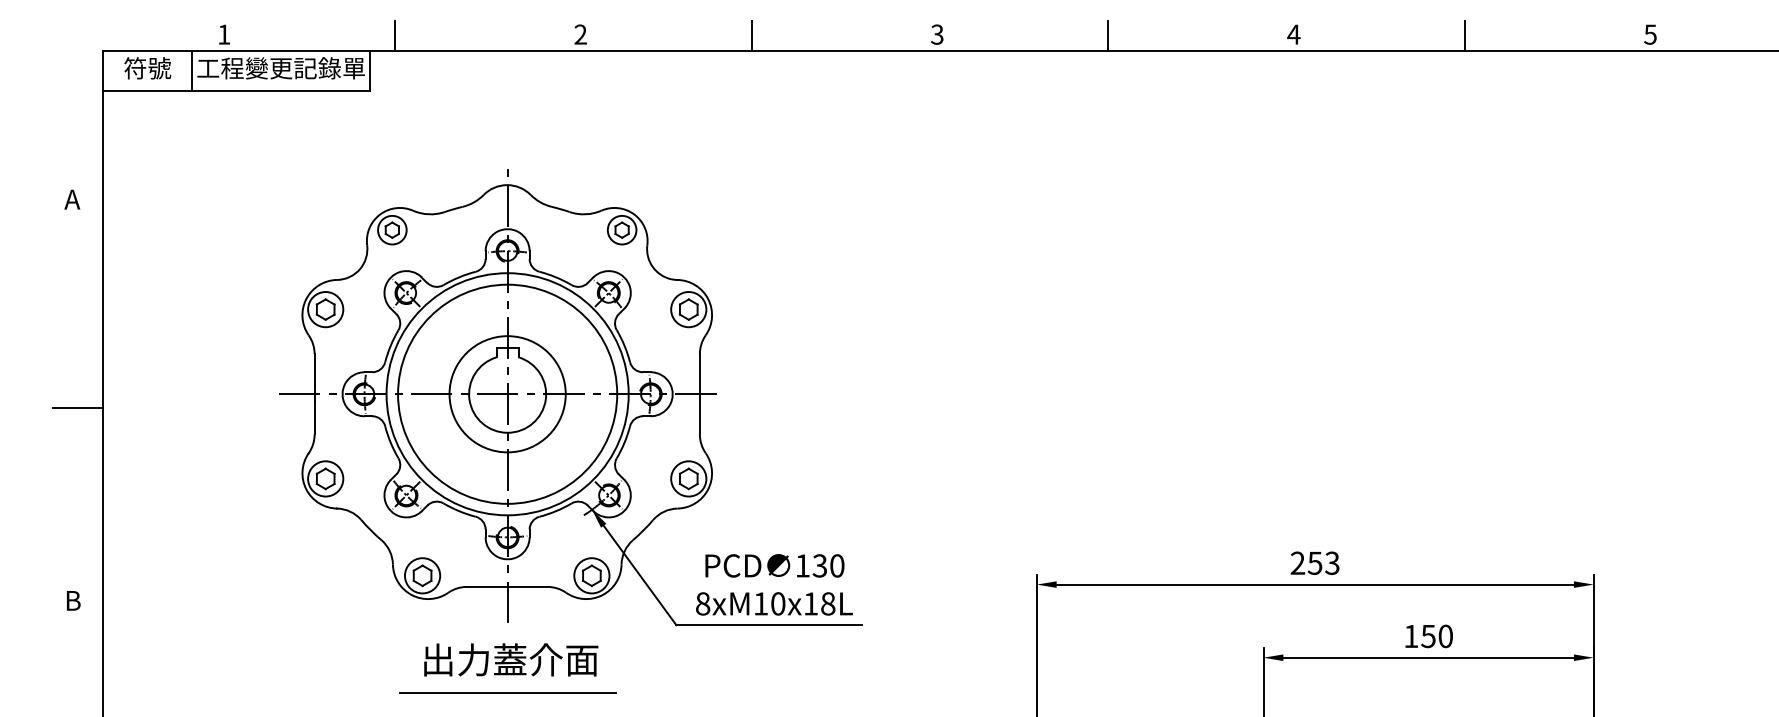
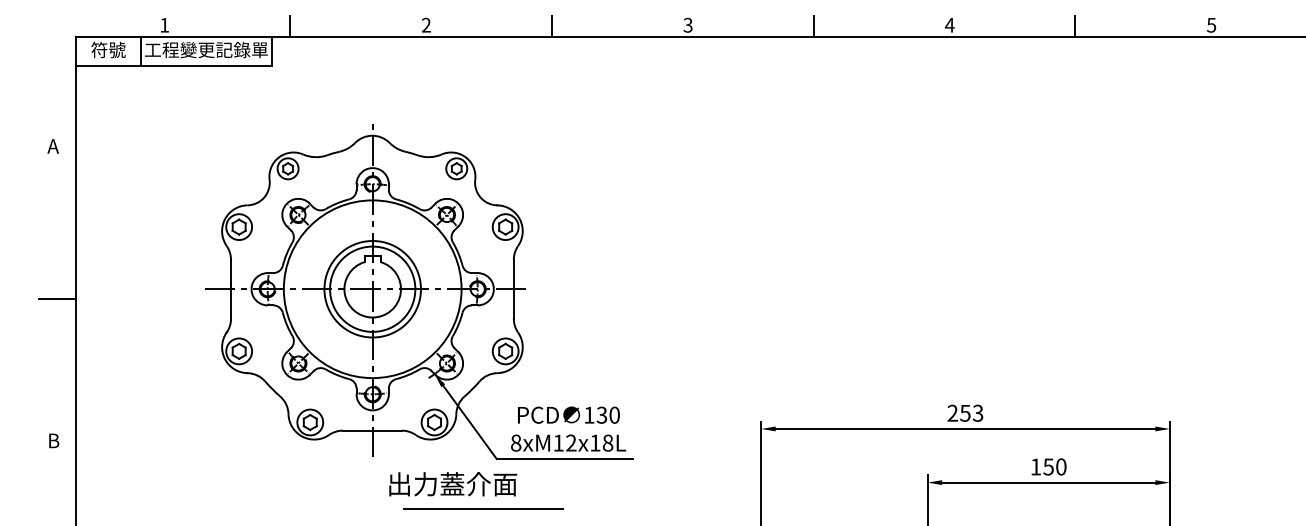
circle: (507, 393) -> (372, 288), size x0.6
text: (778, 603) -> (571, 442), 8xM10x18L -> 8xM12x18L
text: (511, 659) -> (453, 483), moved
line: (507, 692) -> (482, 508), moved

